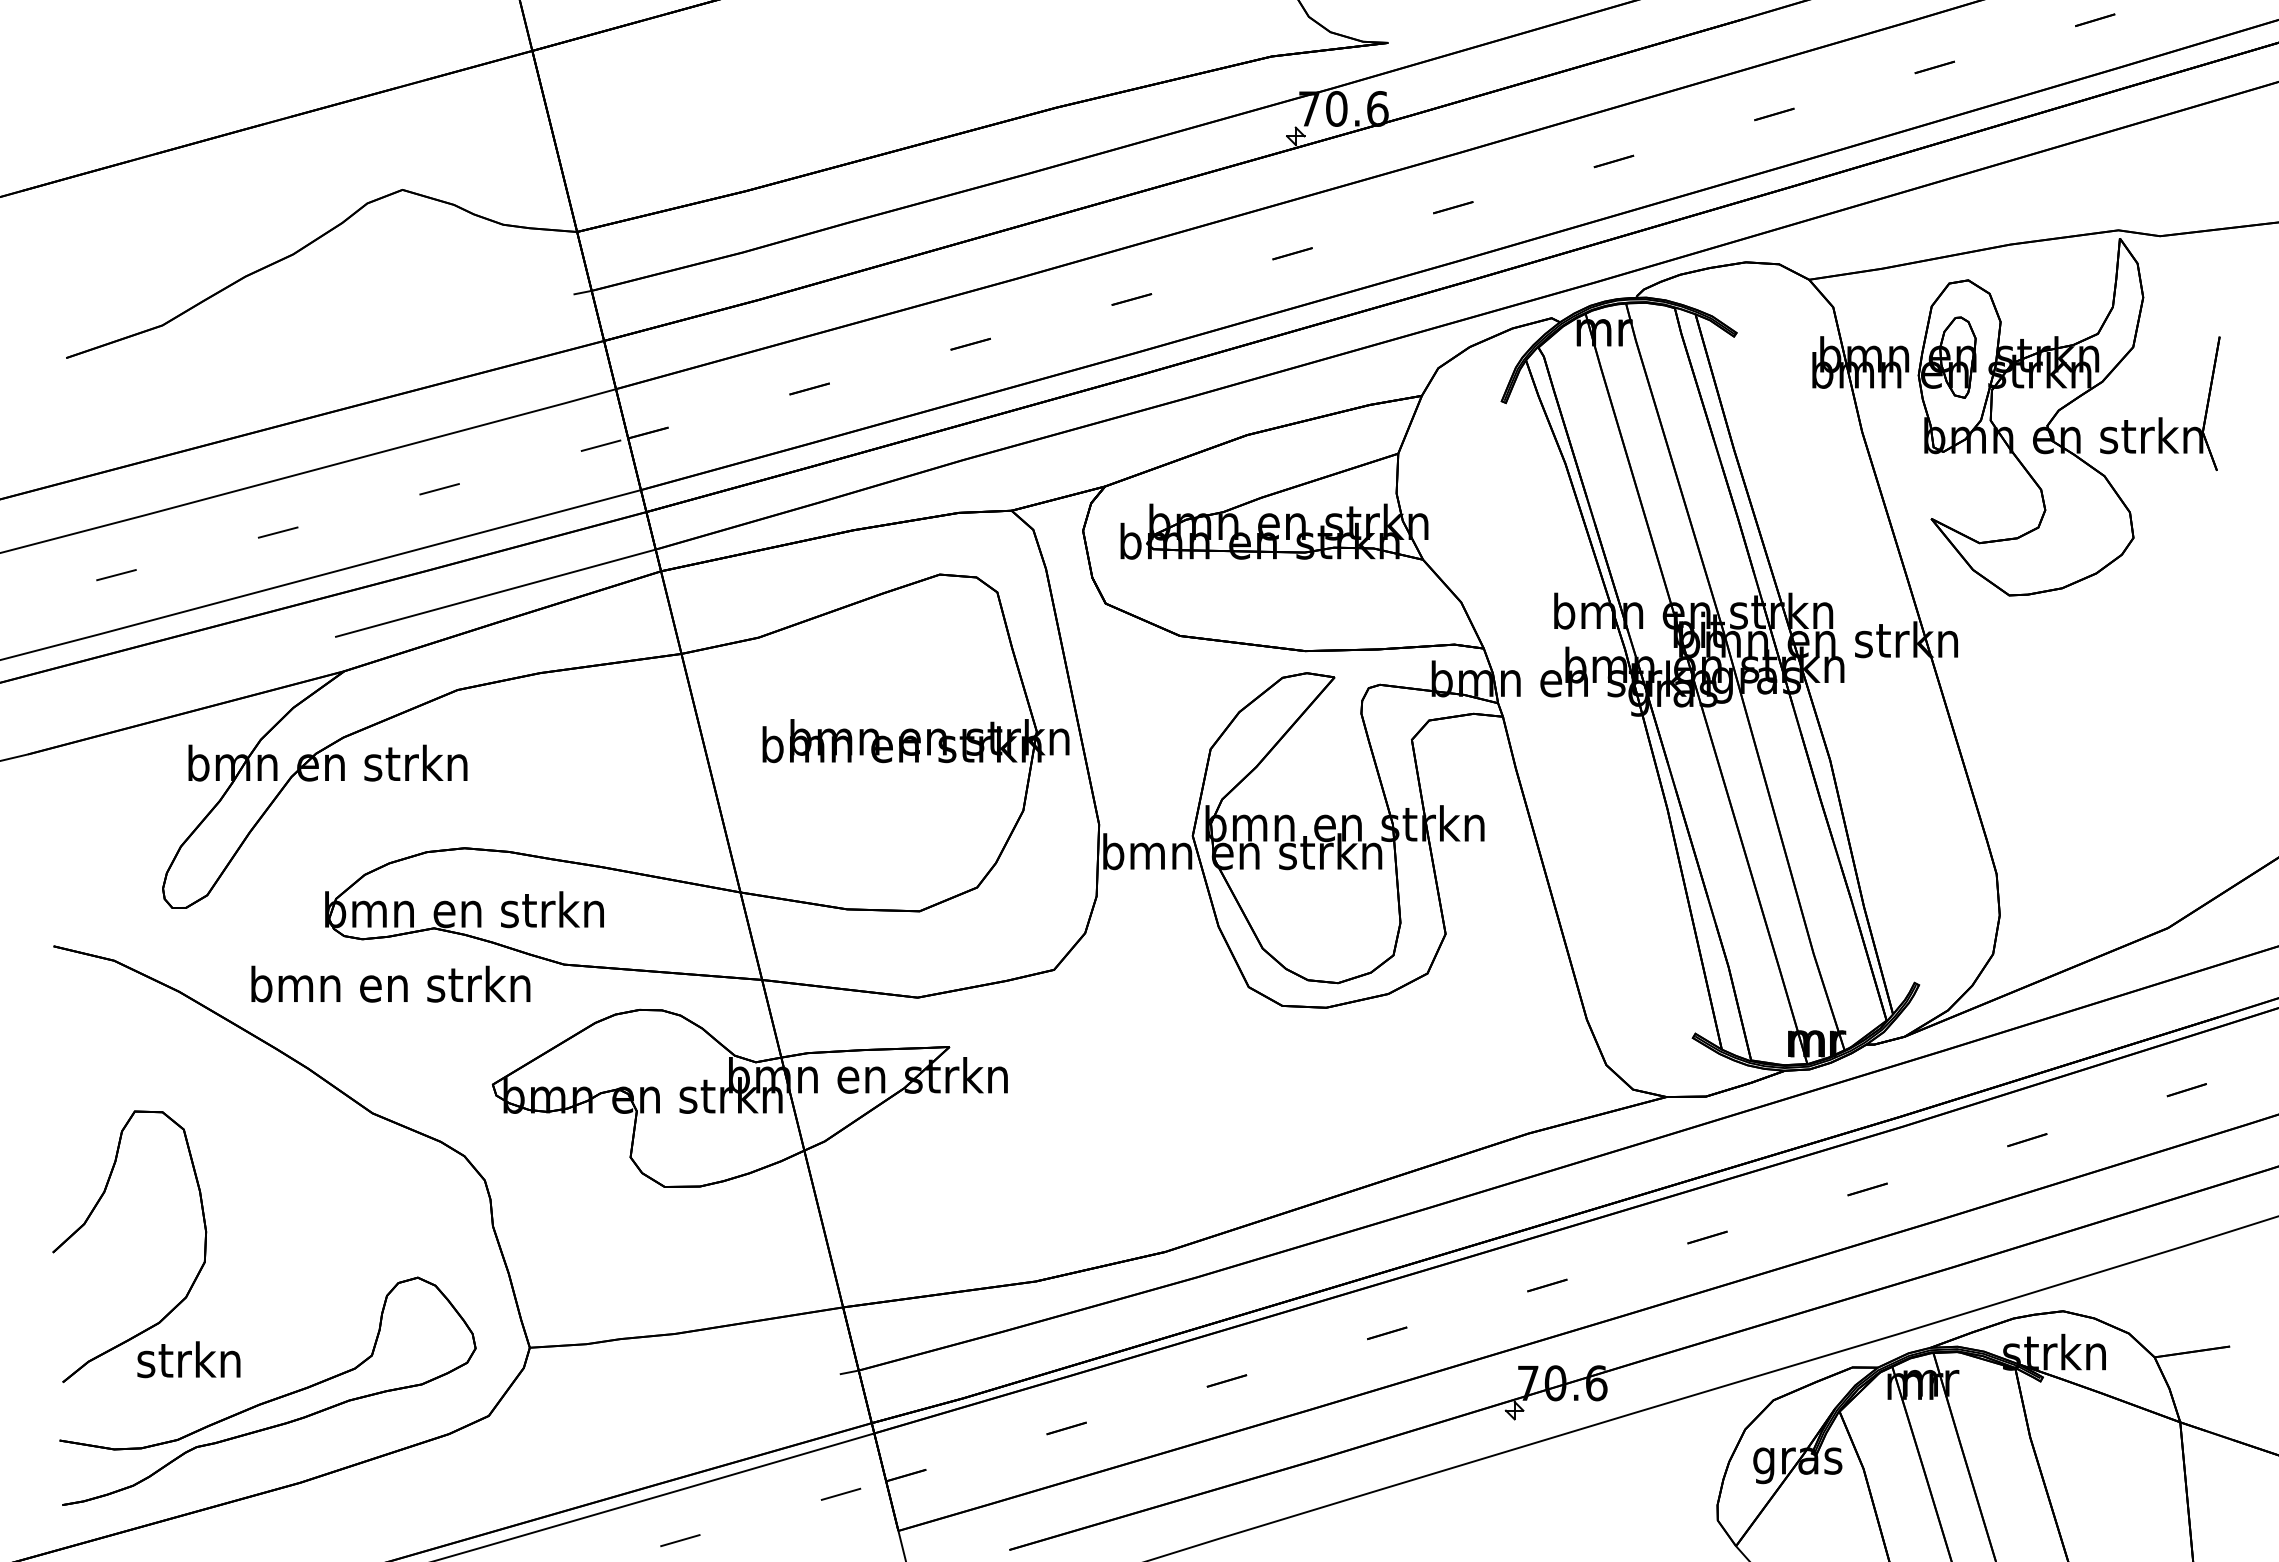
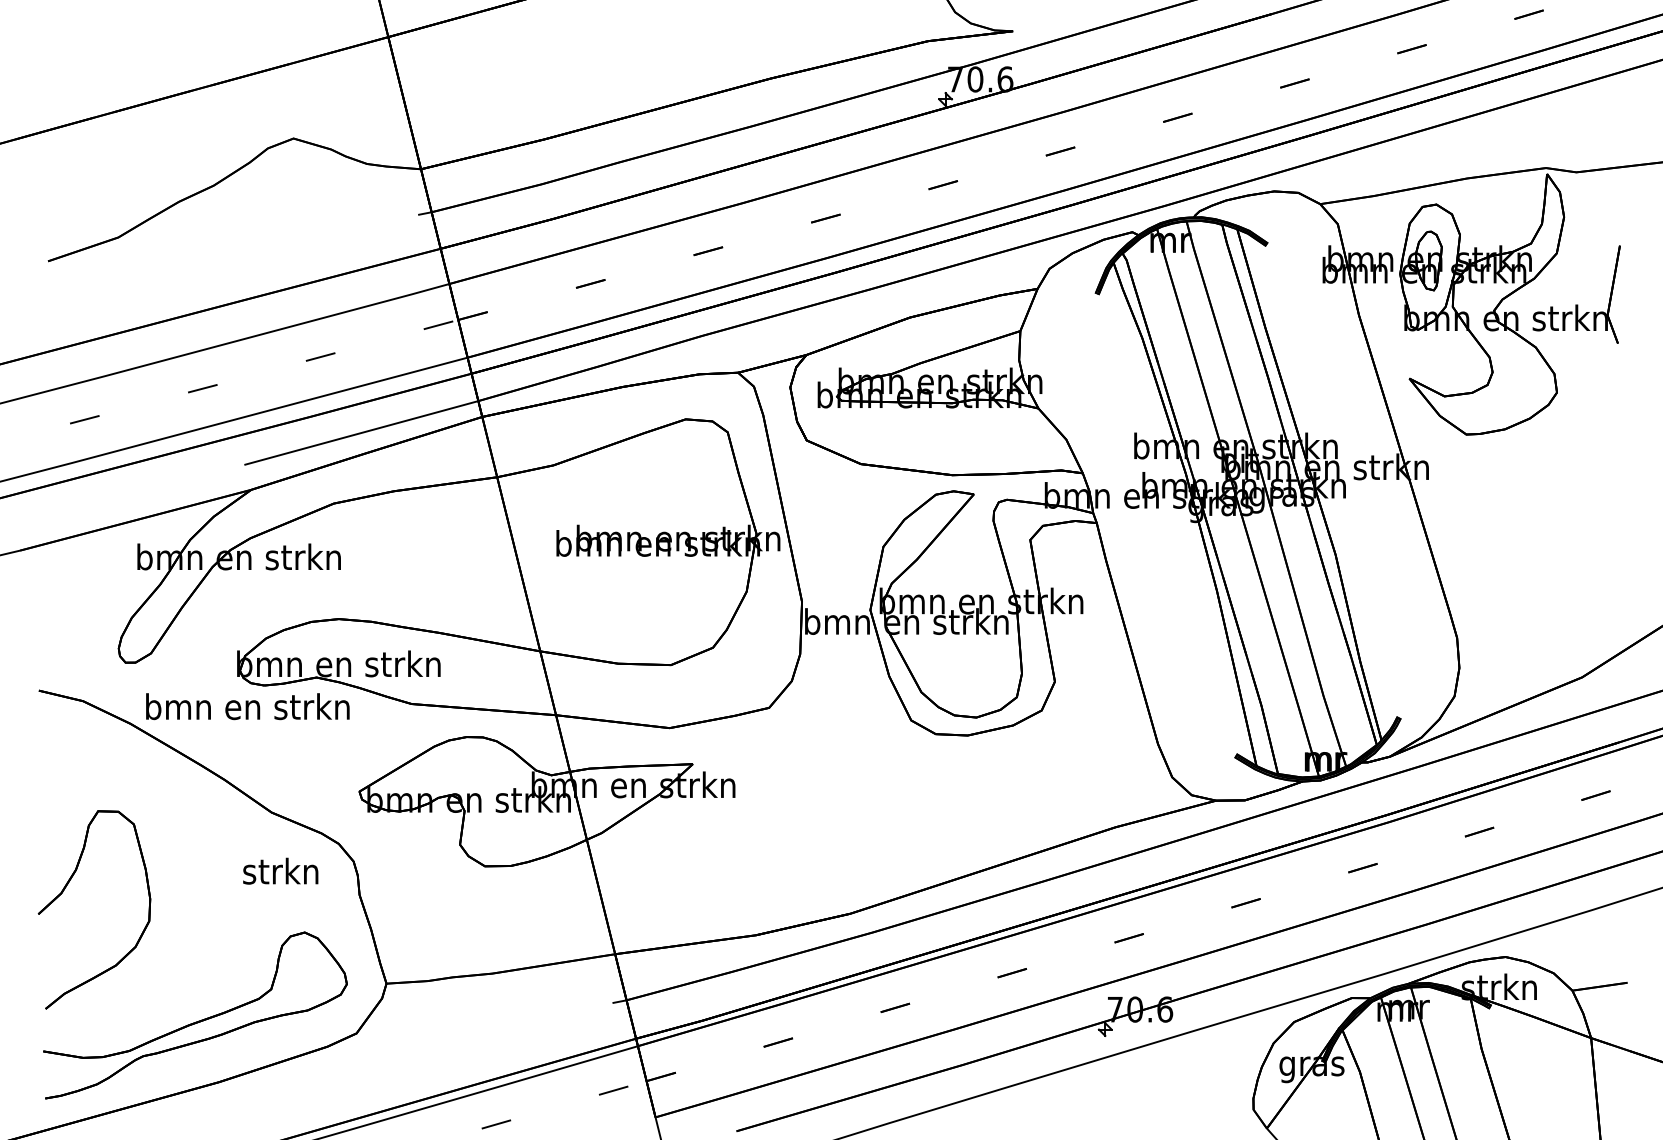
text: (390, 983) -> (247, 706), moved
text: (188, 1359) -> (280, 871), moved

